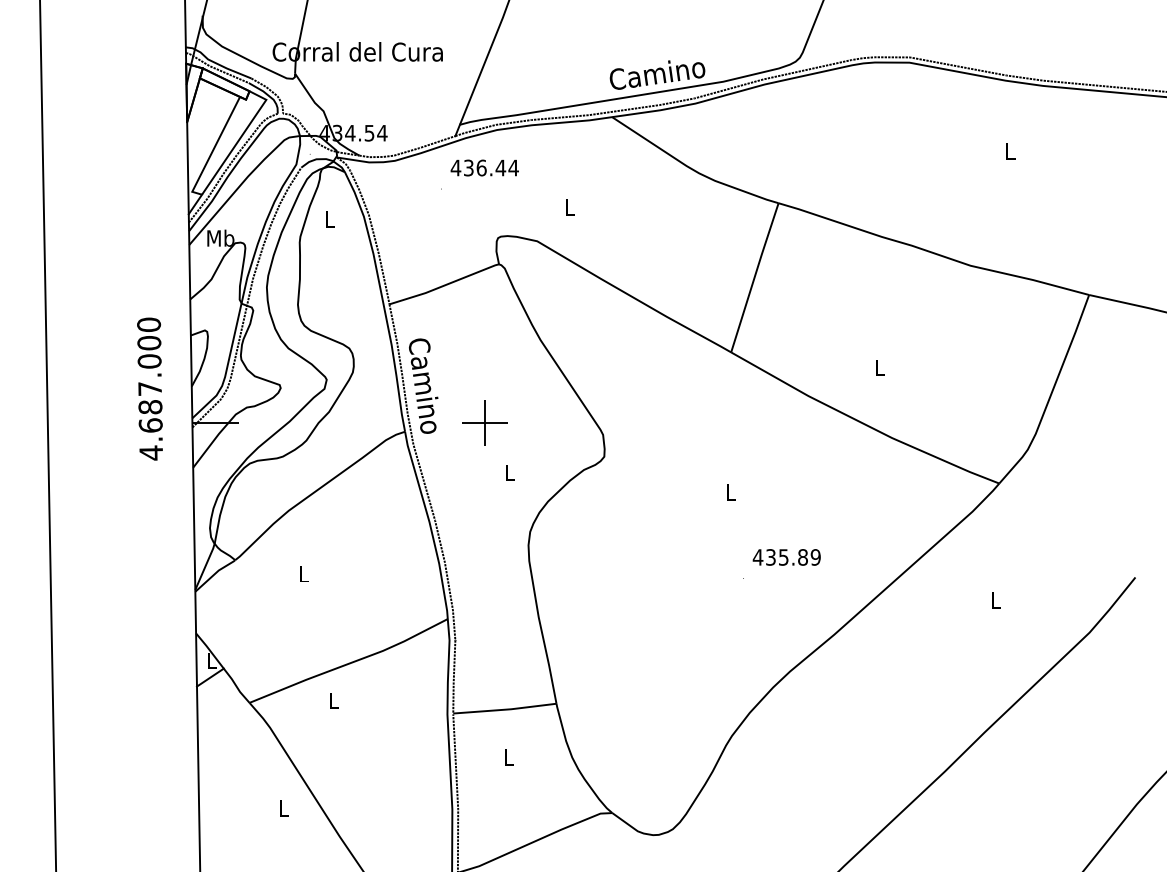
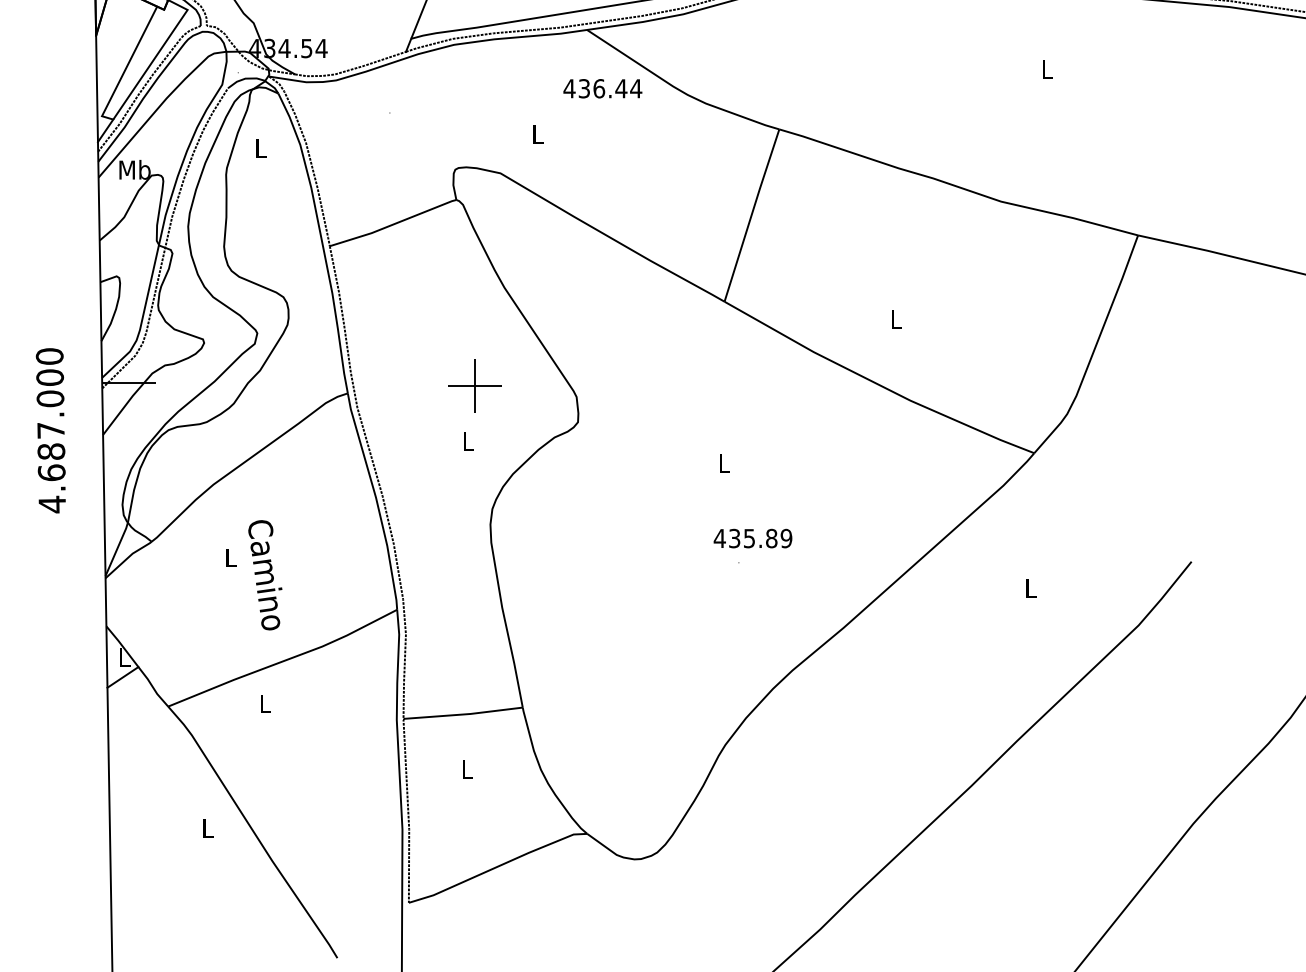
text: (484, 167) -> (602, 88), moved
text: (423, 385) -> (265, 574), moved
text: (149, 388) -> (50, 430), moved
part: (484, 422) -> (474, 385), moved
text: (786, 557) -> (752, 538), moved

